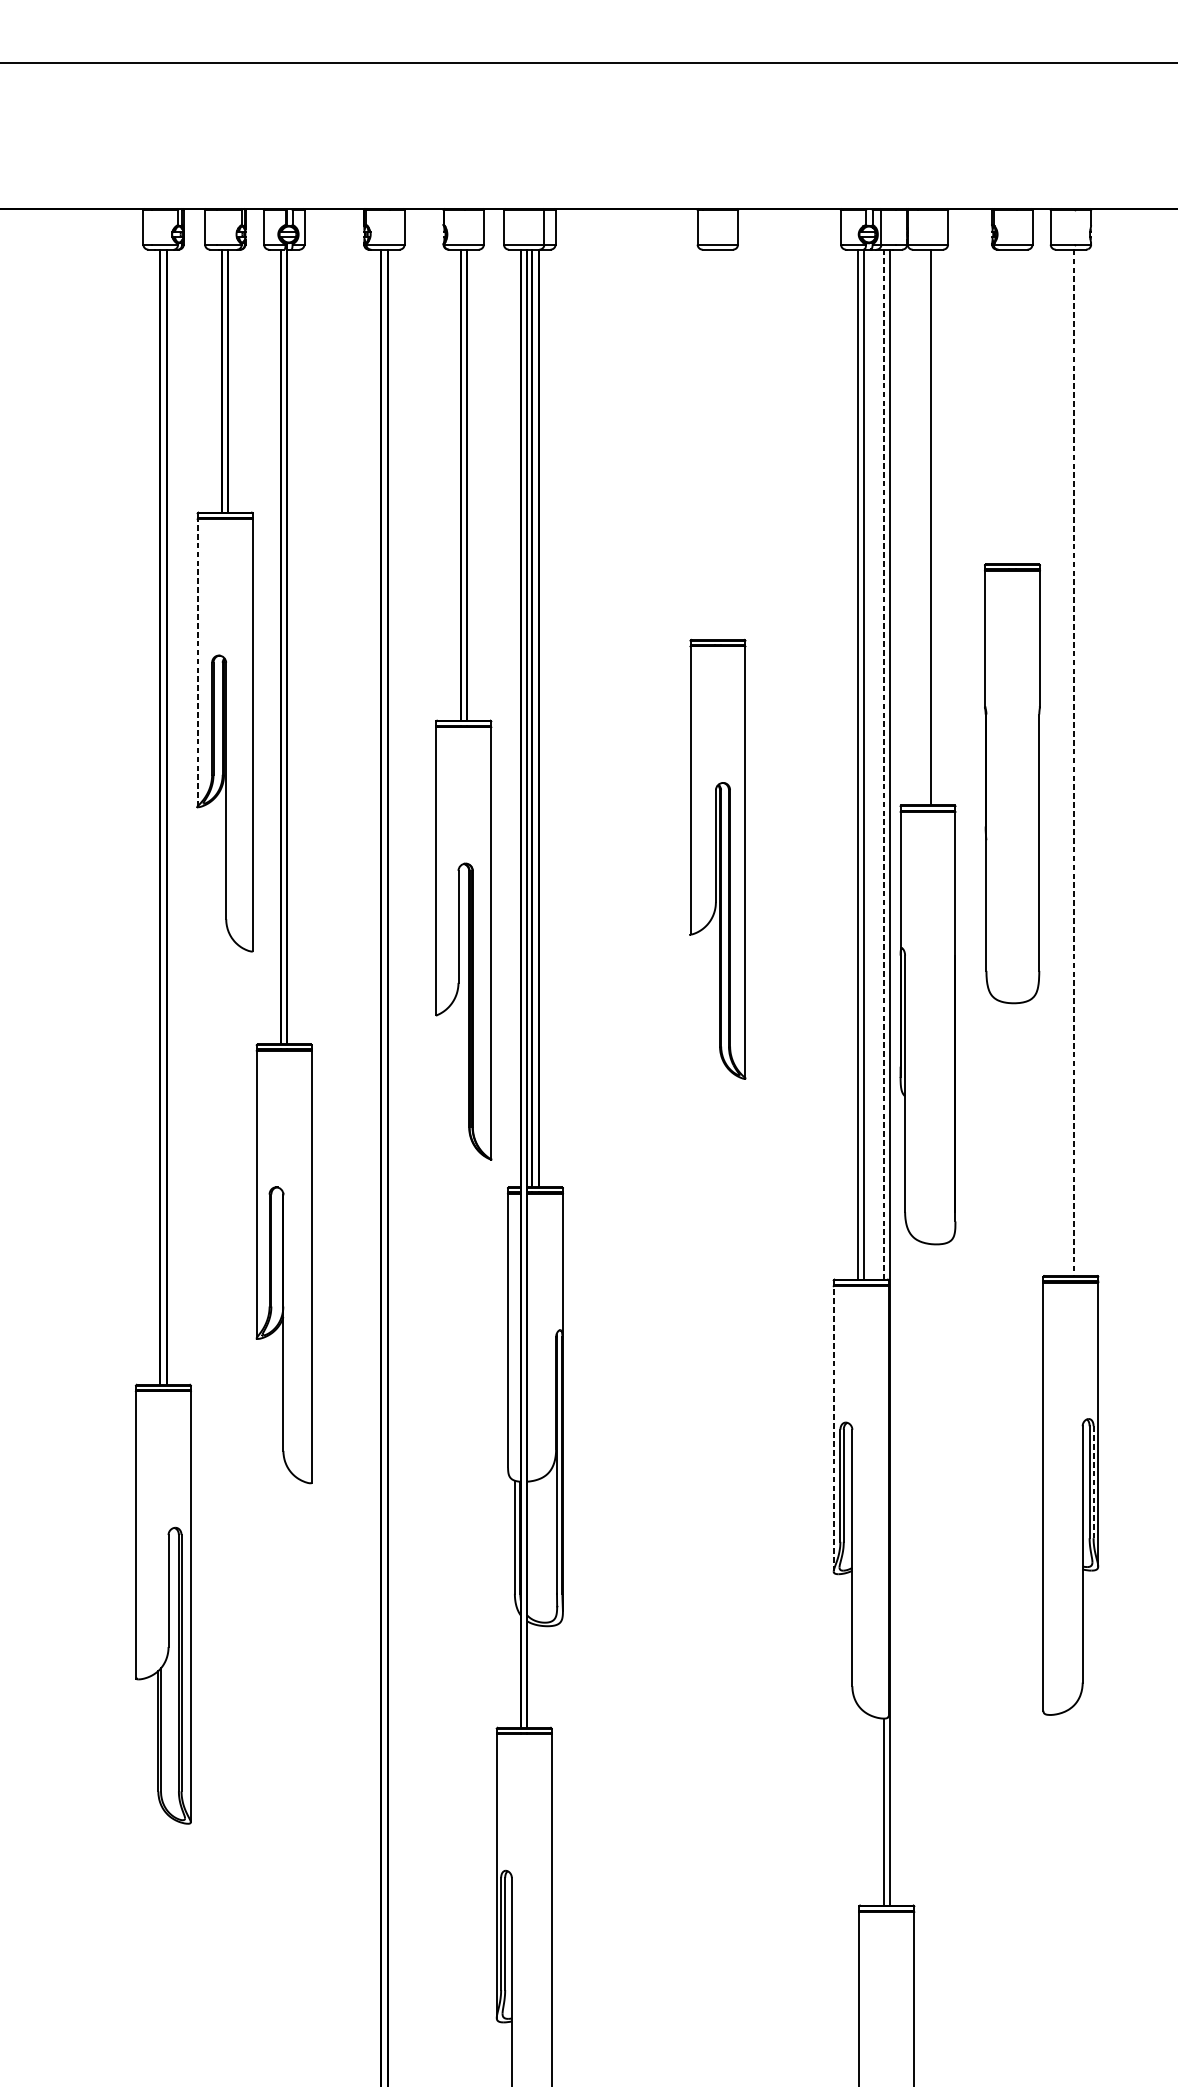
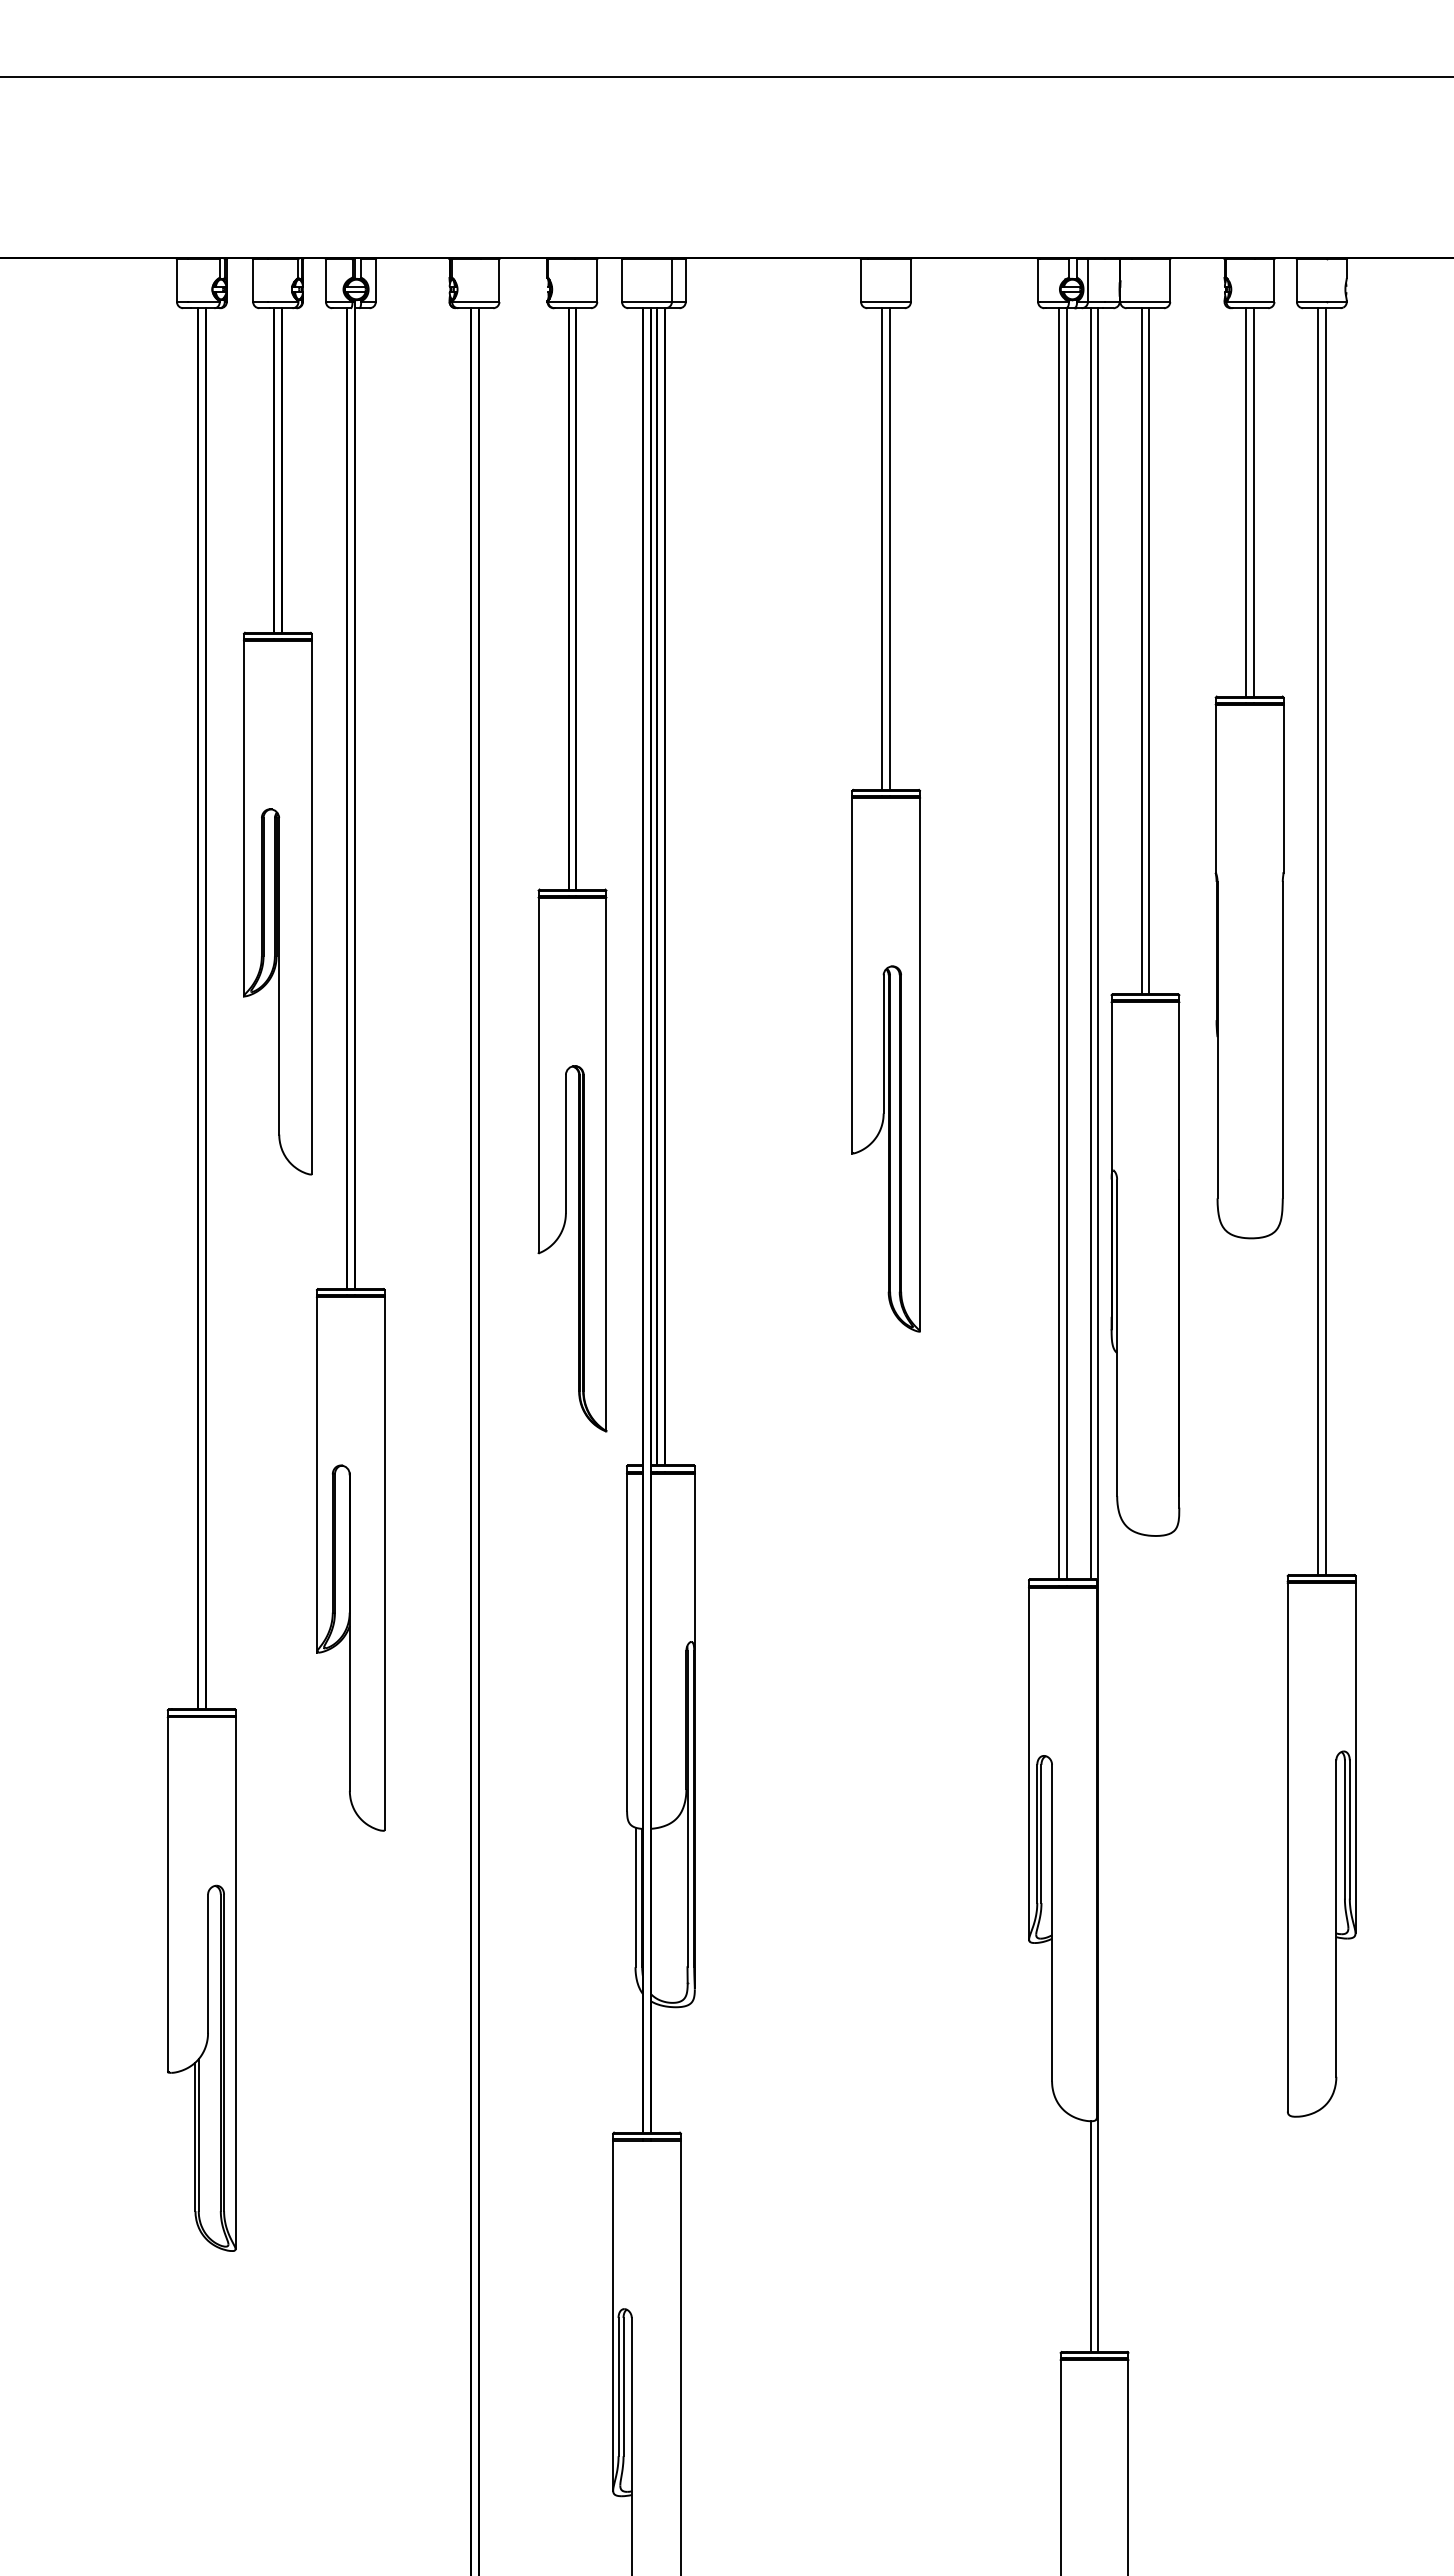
line: (1009, 407) -> (1245, 502), added
line: (1015, 407) -> (1253, 502), added
line: (714, 444) -> (882, 548), added
line: (721, 444) -> (890, 548), added
line: (924, 527) -> (1141, 651), added
line: (198, 663) -> (244, 818), dashed -> solid
line: (1067, 762) -> (1317, 941), added
line: (1073, 763) -> (1325, 942), dashed -> solid
line: (883, 764) -> (1090, 943), dashed -> solid
line: (834, 1428) -> (1029, 1763), dashed -> solid
line: (1093, 1482) -> (1349, 1829), dashed -> solid

